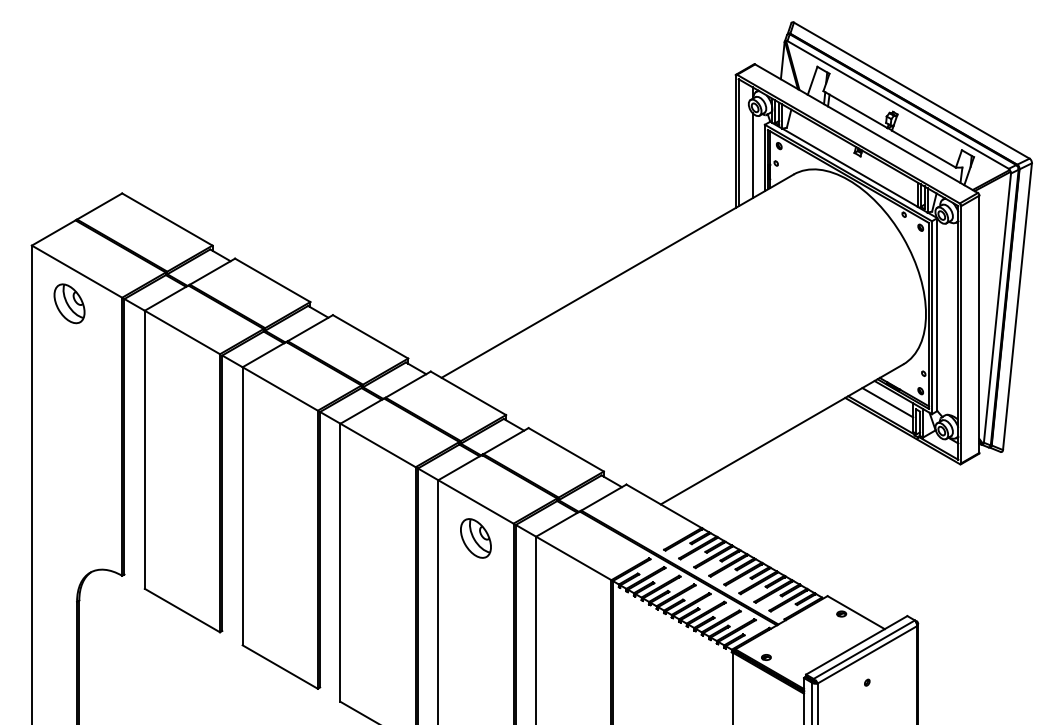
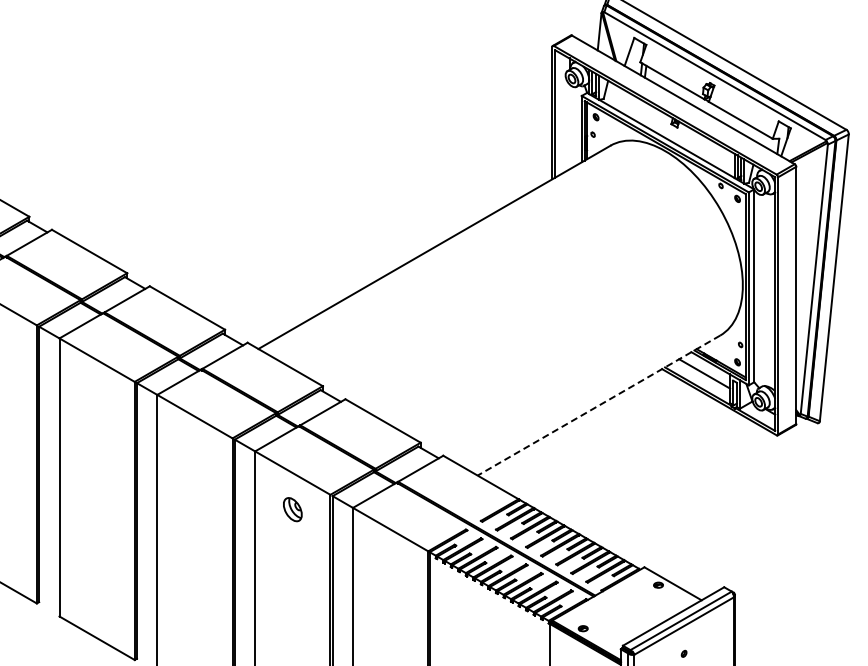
line: (752, 155) -> (569, 126), removed
line: (781, 434) -> (598, 405), solid -> dashed
part: (475, 538) -> (292, 509), size x0.6

